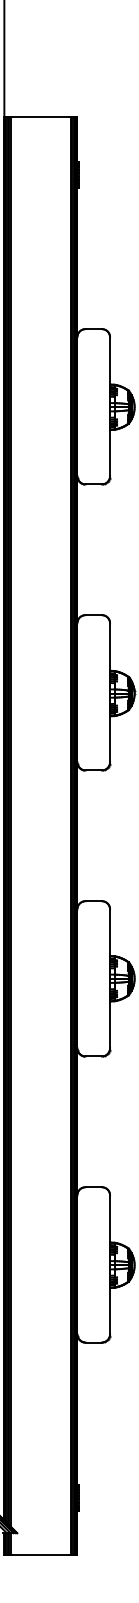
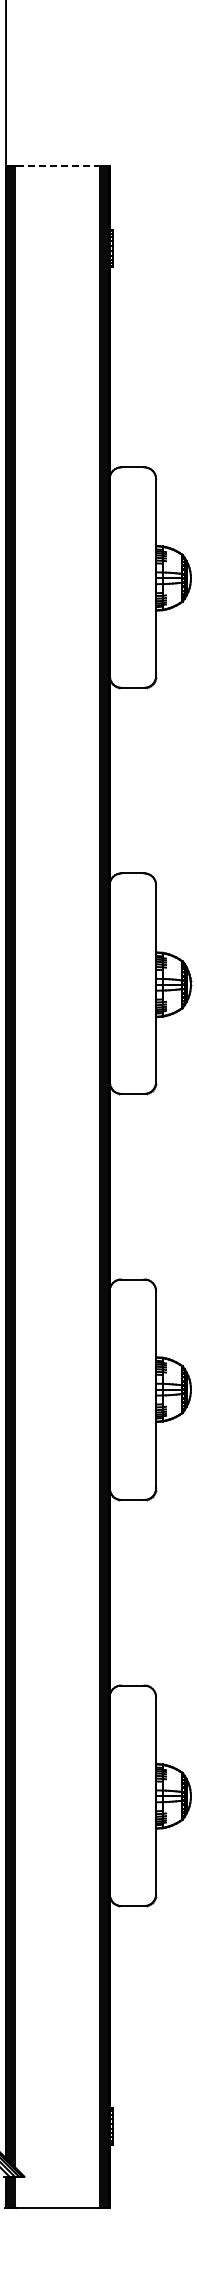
line: (40, 116) -> (57, 165), solid -> dashed

